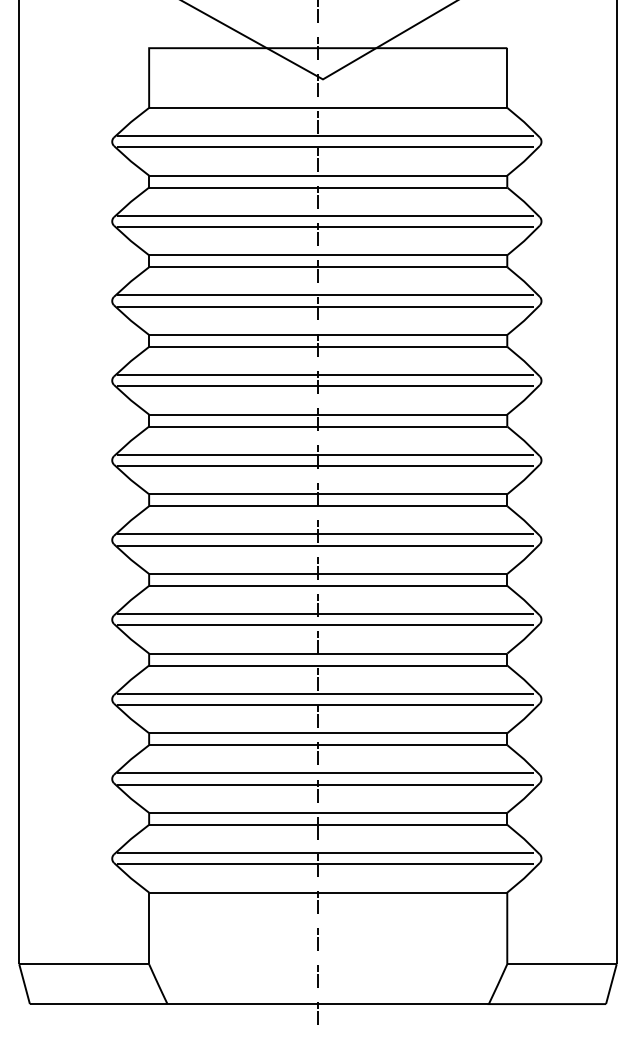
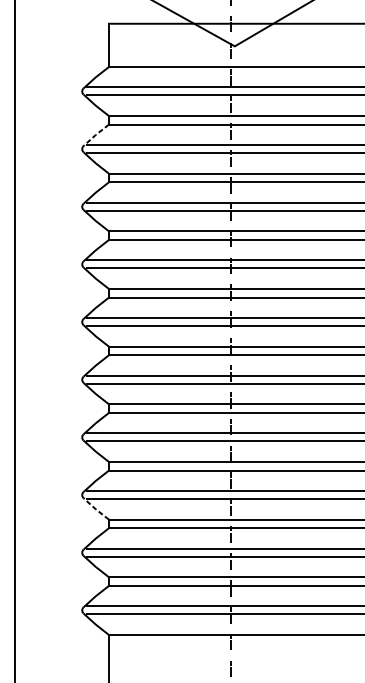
line: (131, 201) -> (96, 134), solid -> dashed
line: (131, 719) -> (96, 509), solid -> dashed

